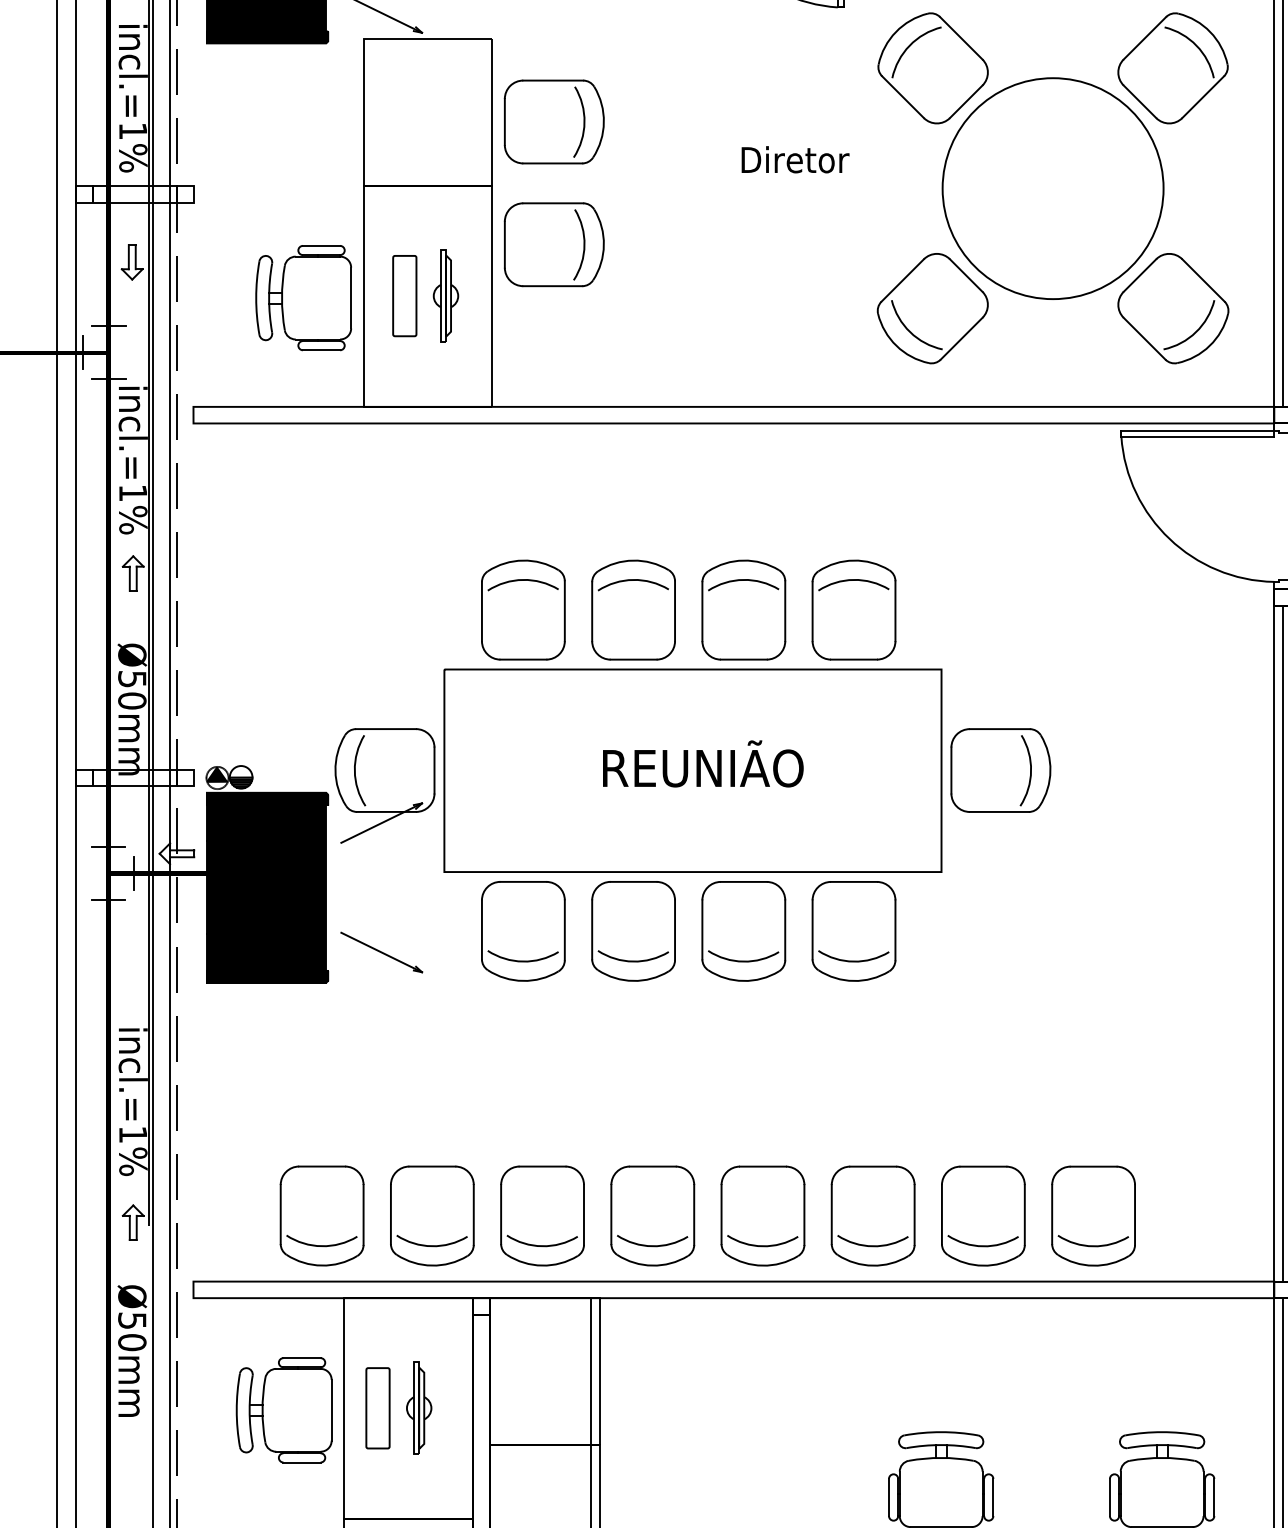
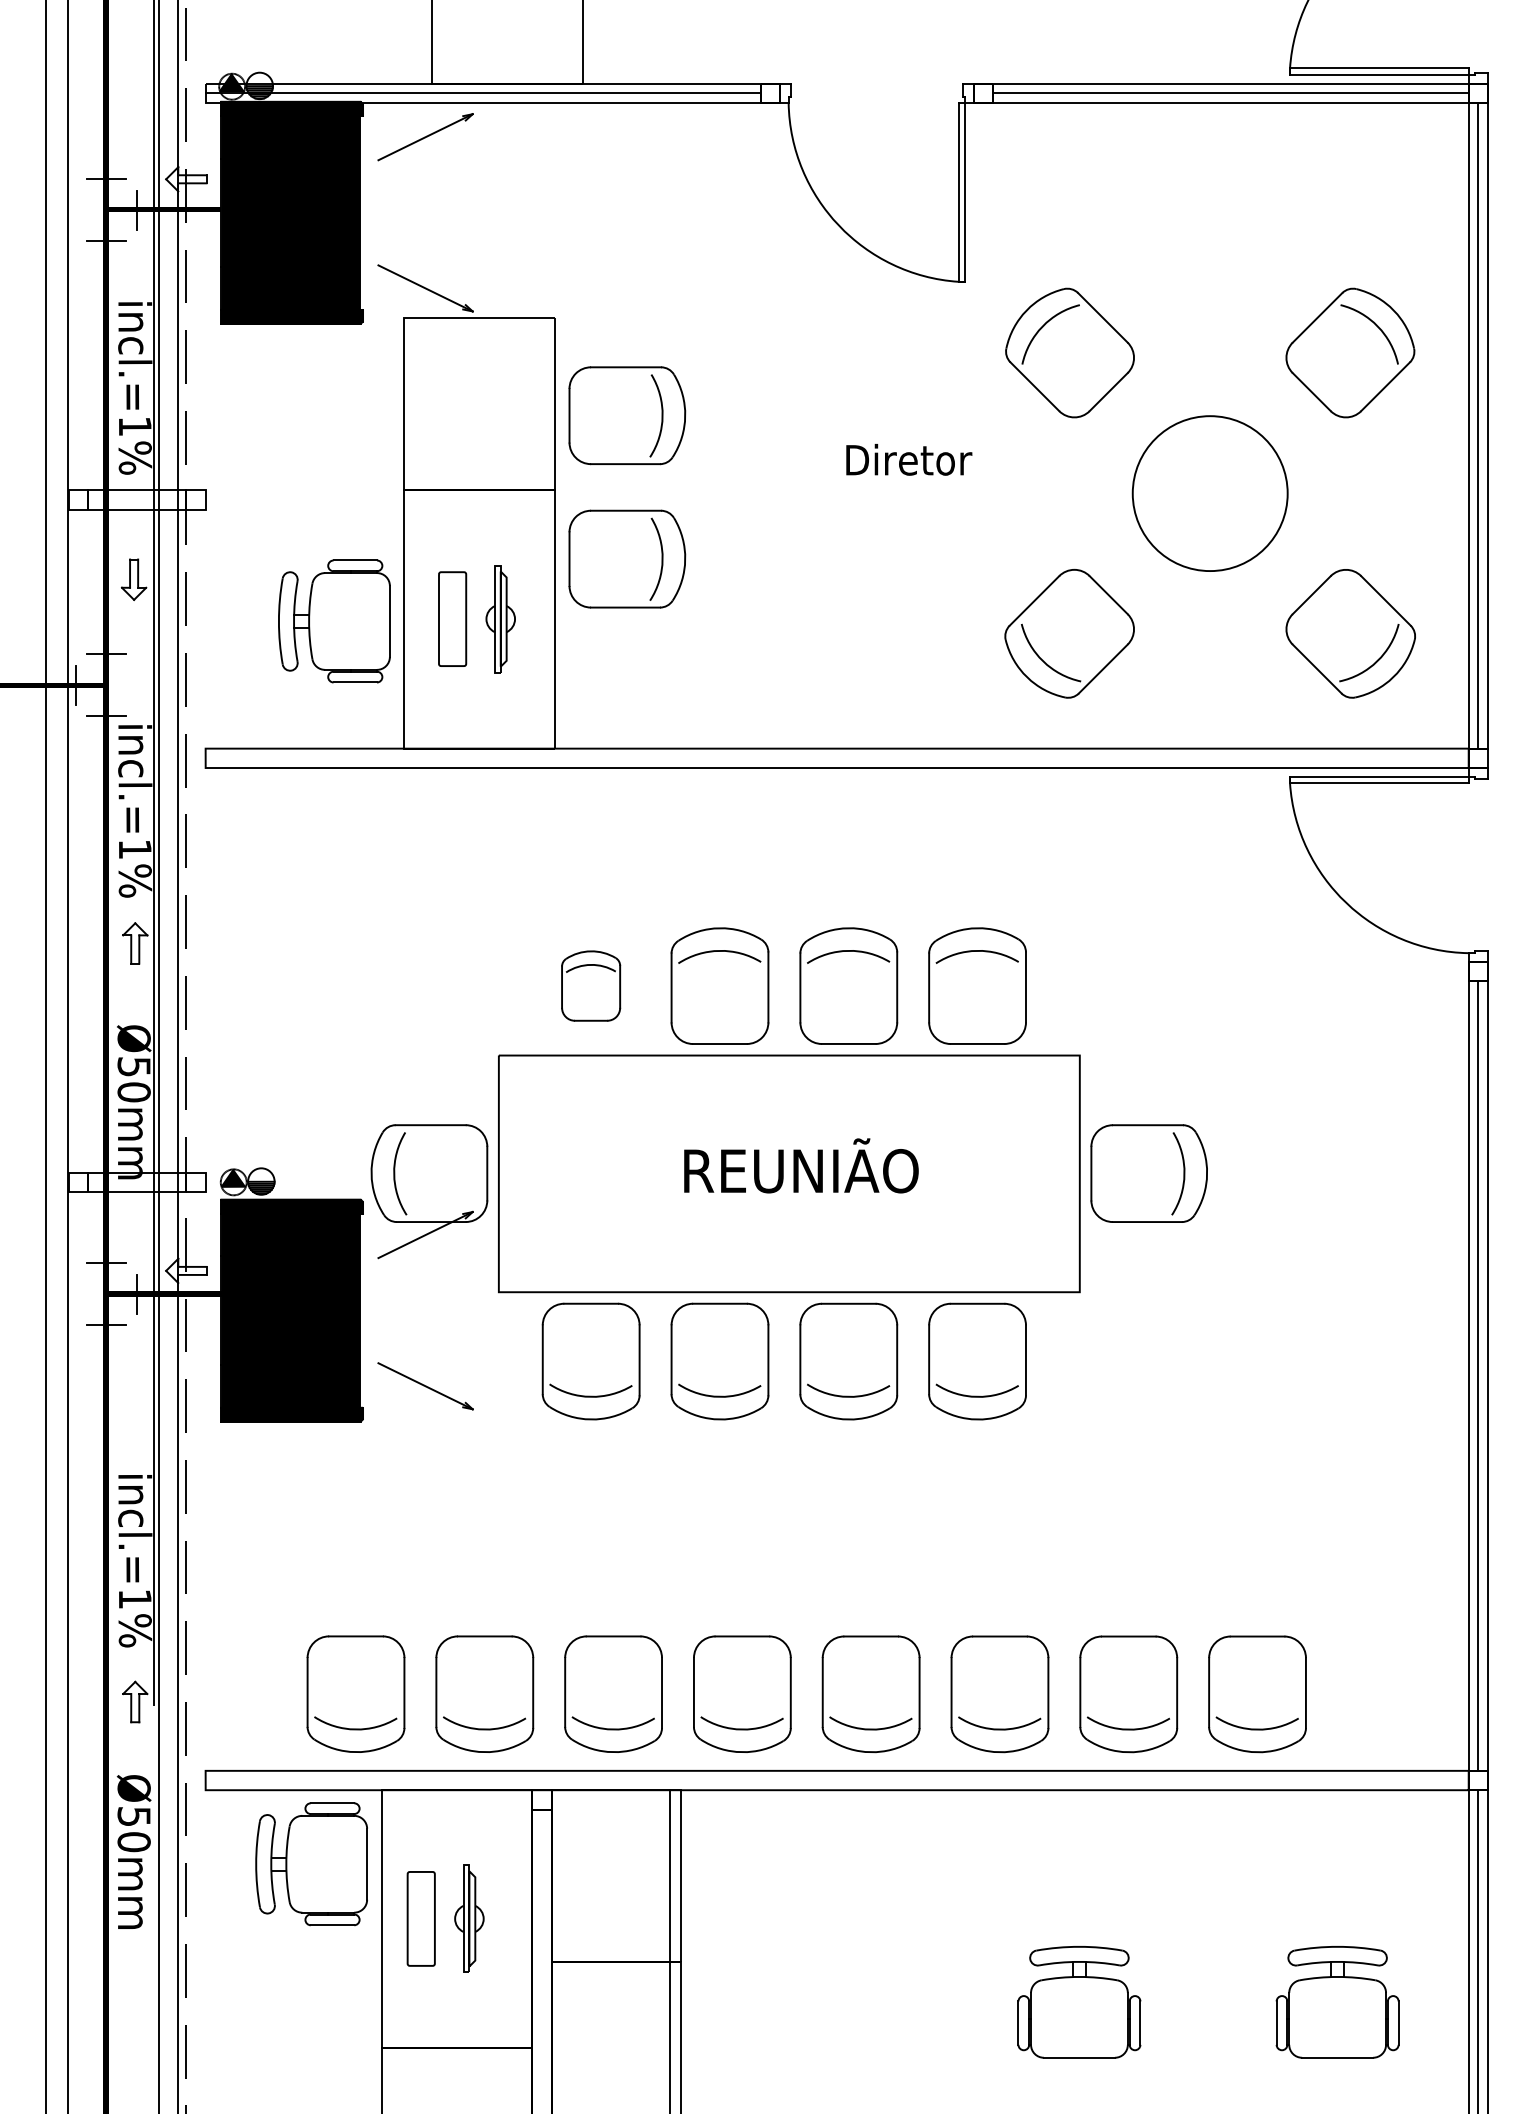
circle: (1053, 188) -> (1210, 493), size x0.6
part: (522, 609) -> (590, 985), size x0.6
part: (284, 1410) -> (311, 1864), moved

